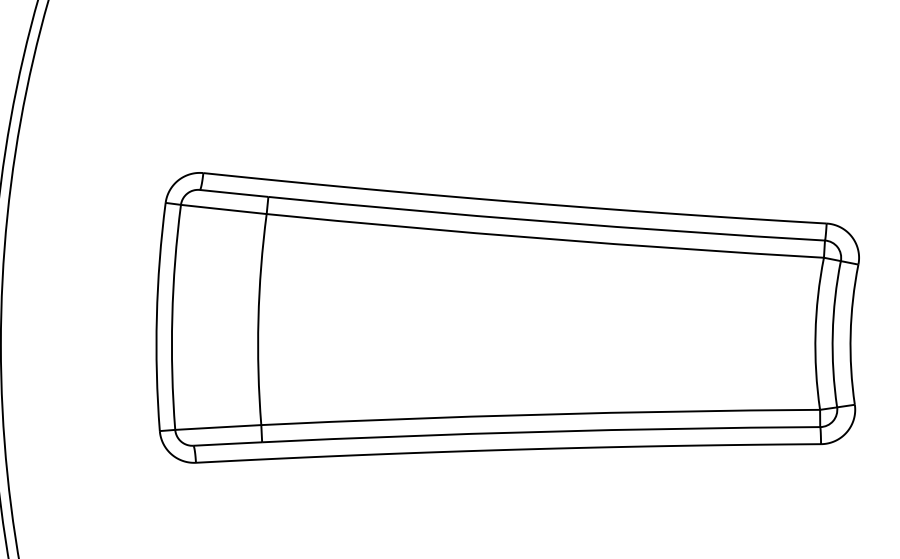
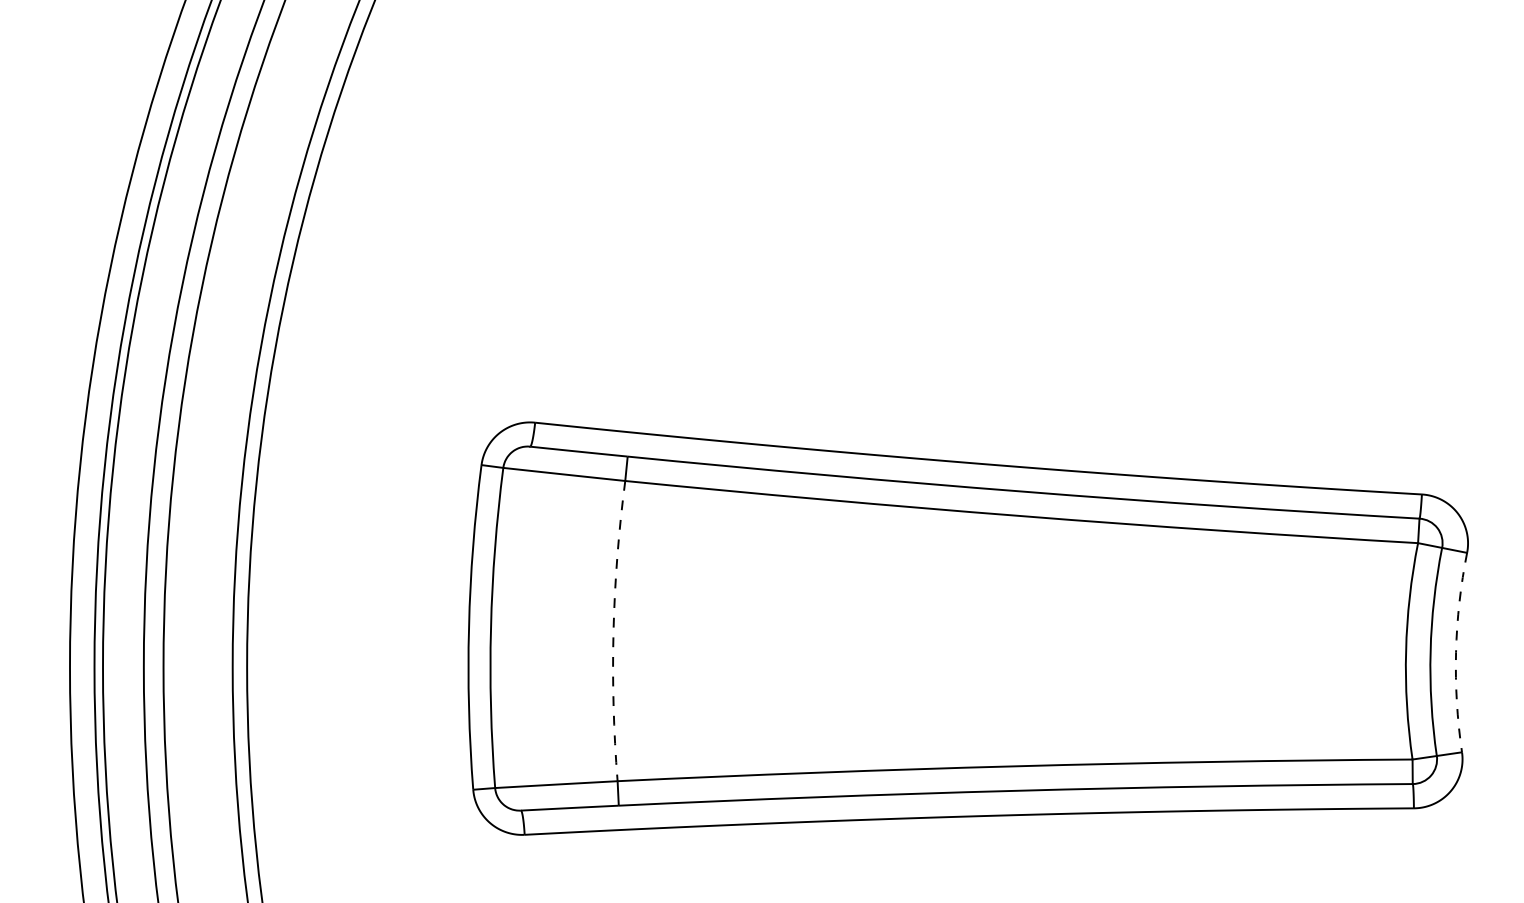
arc: (258, 319) -> (613, 630), solid -> dashed
arc: (850, 334) -> (1456, 652), solid -> dashed

